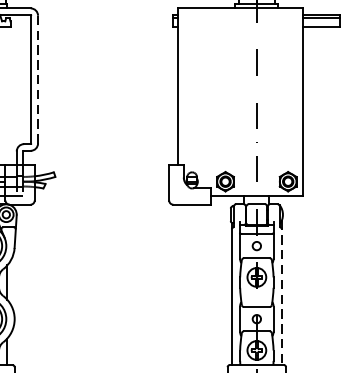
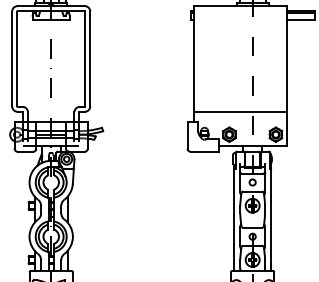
line: (38, 80) -> (90, 59), dashed -> solid
line: (239, 150) -> (239, 111), added
line: (282, 293) -> (271, 217), dashed -> solid

